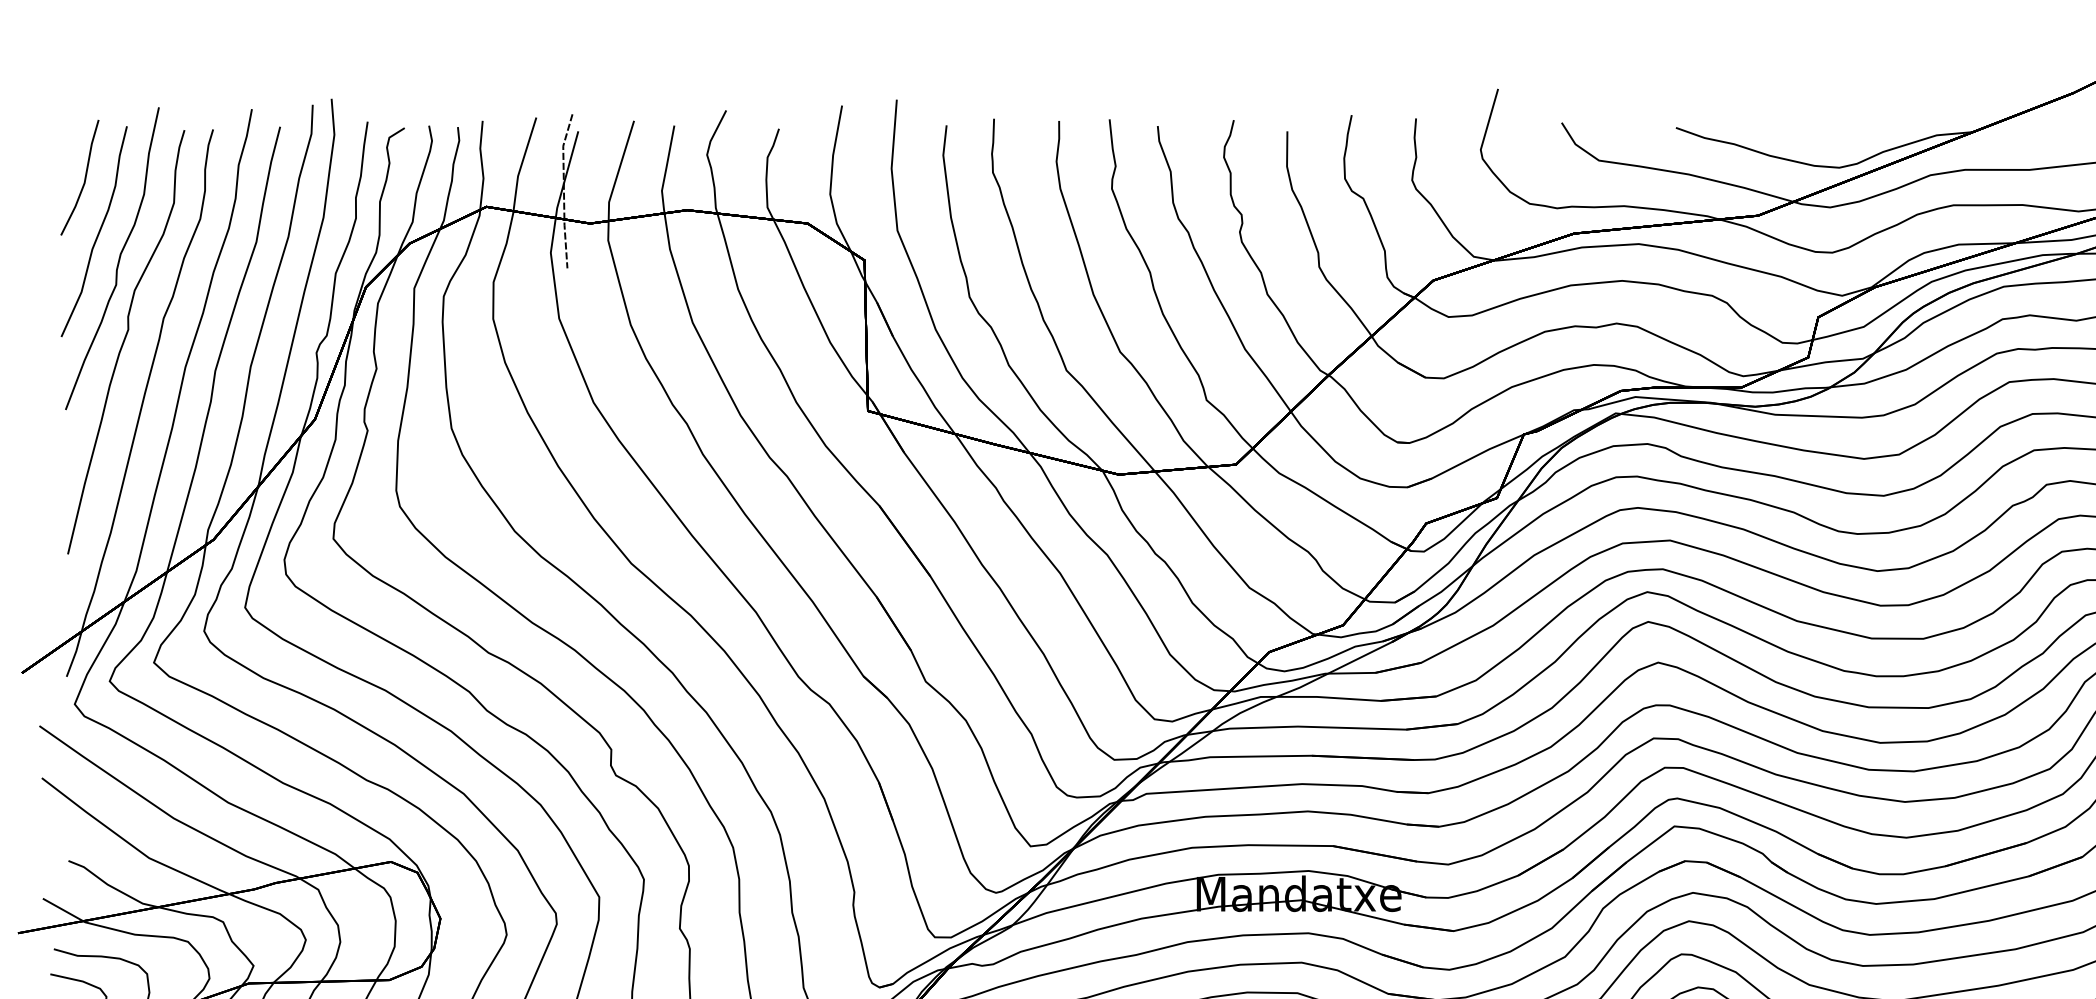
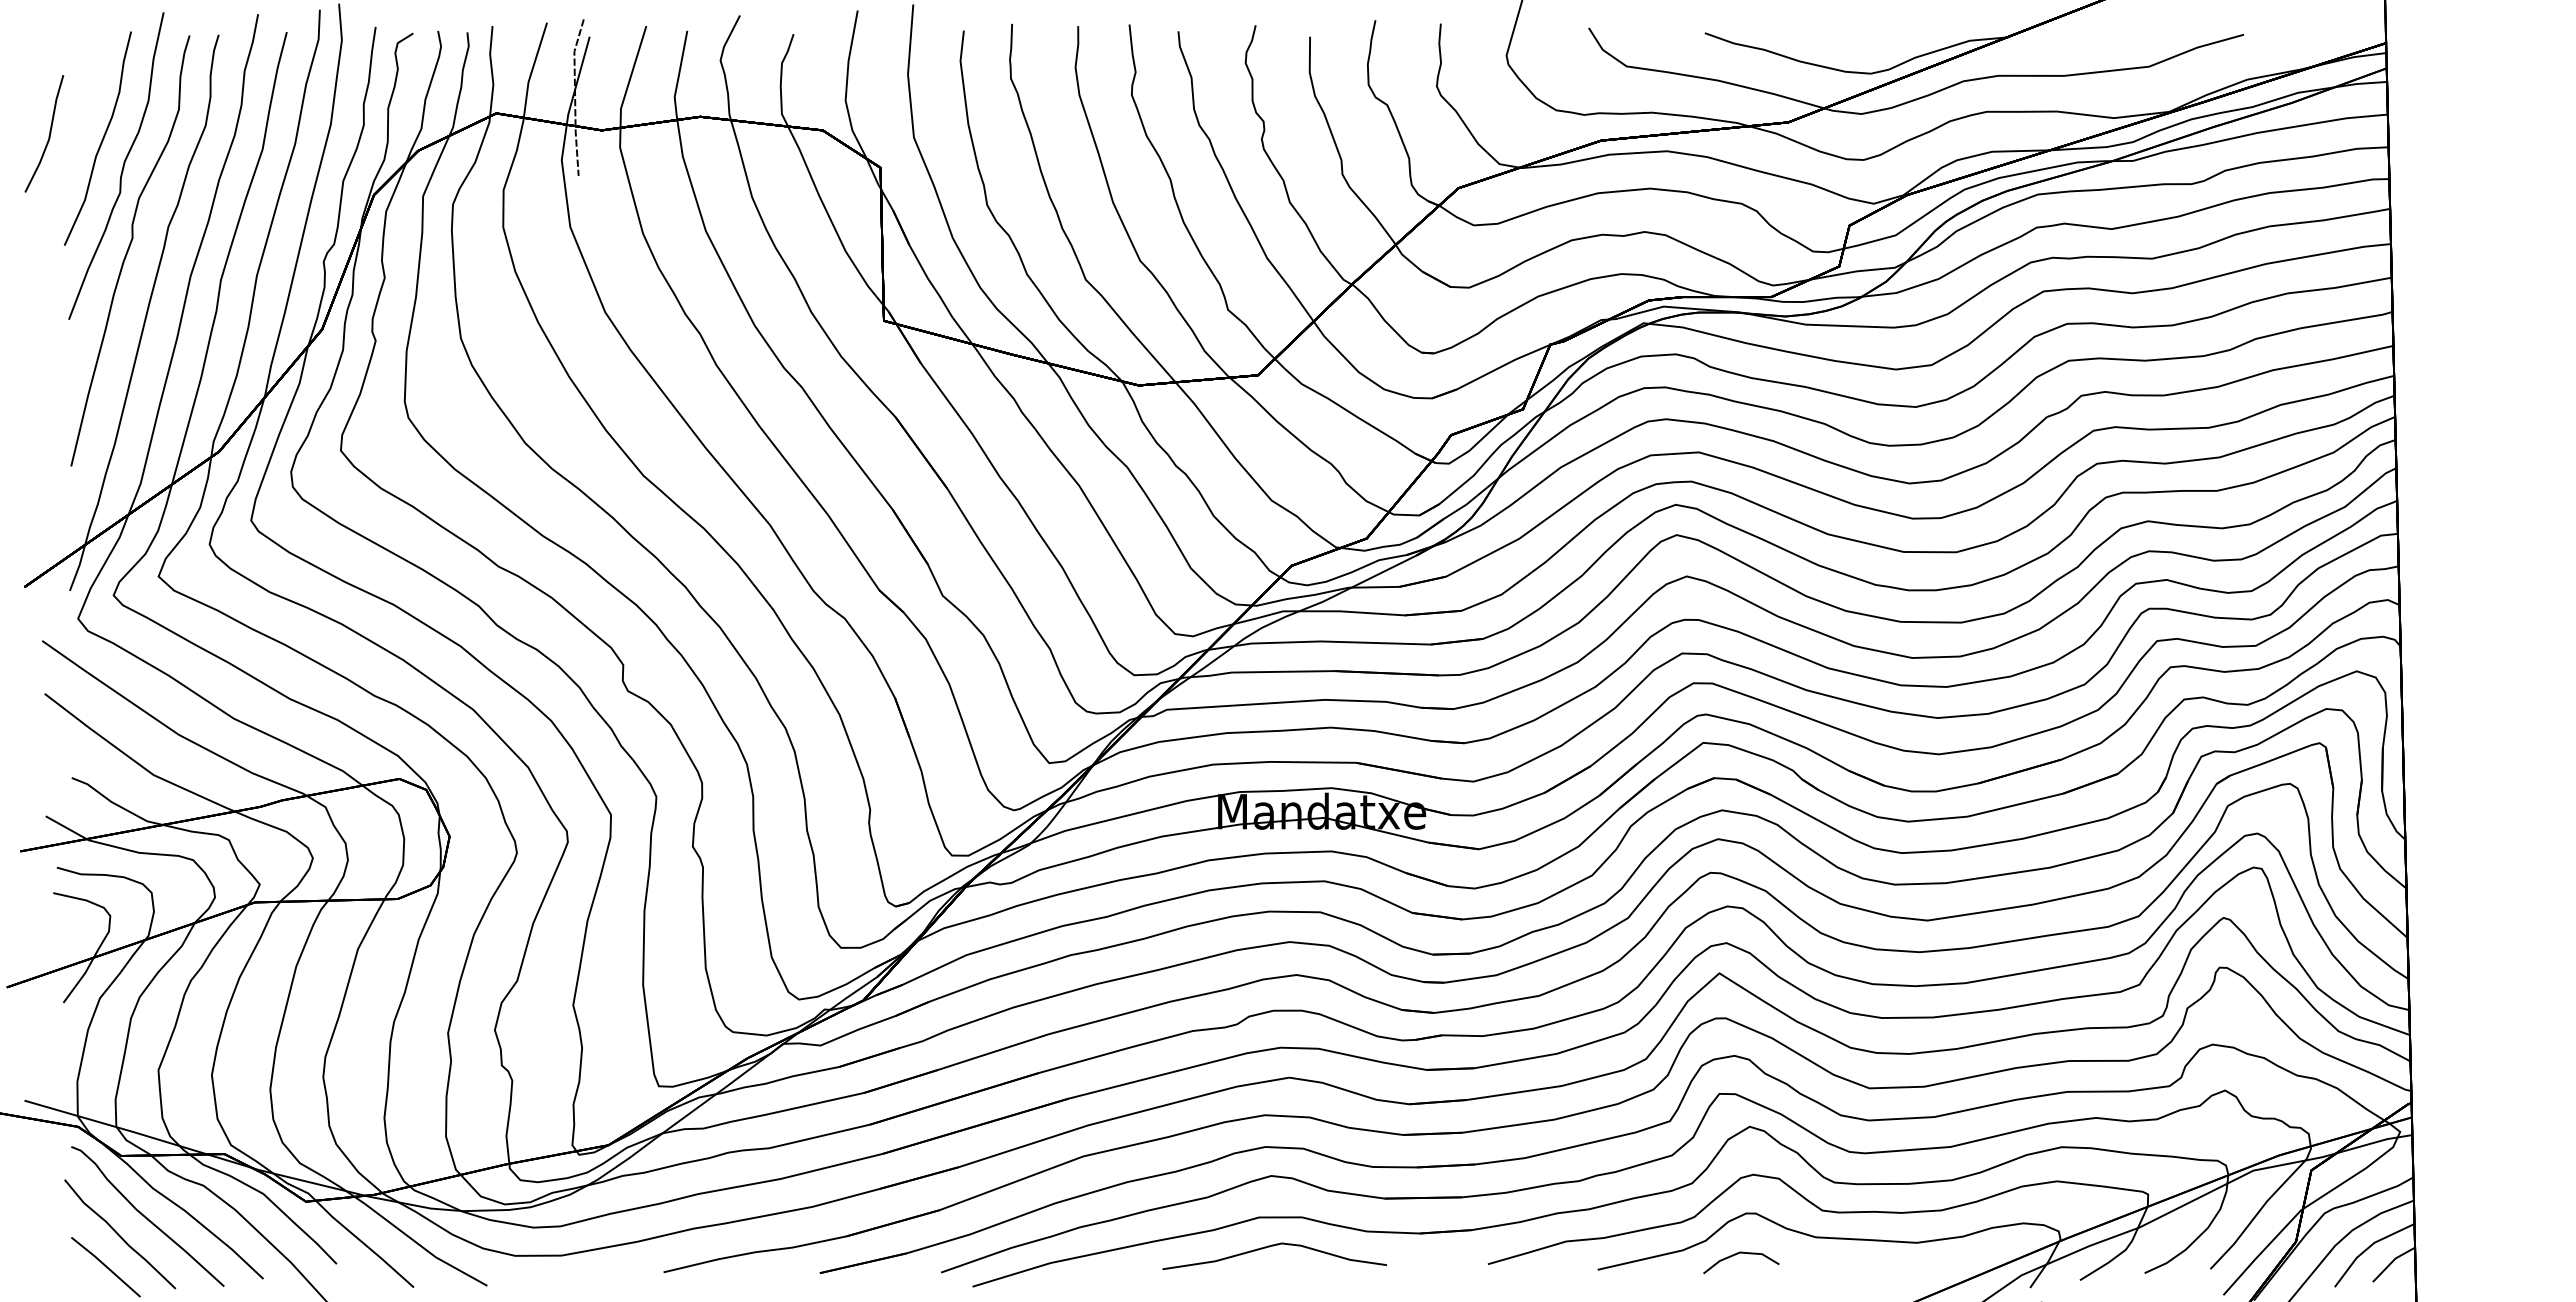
line: (83, 179) -> (48, 135), moved

